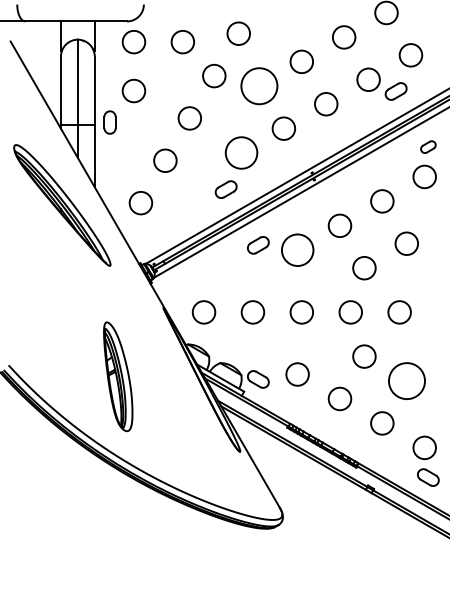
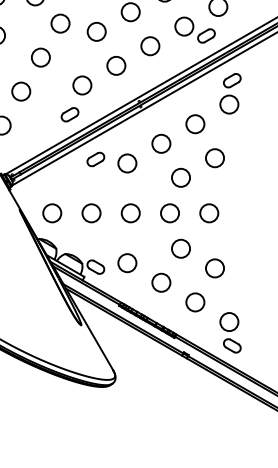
circle: (259, 86) -> (96, 32), size x0.62
part: (428, 146) -> (232, 80), size x1.43
circle: (241, 153) -> (82, 85), size x0.71
circle: (297, 250) -> (127, 163), size x0.71
circle: (406, 380) -> (214, 267), size x0.62

